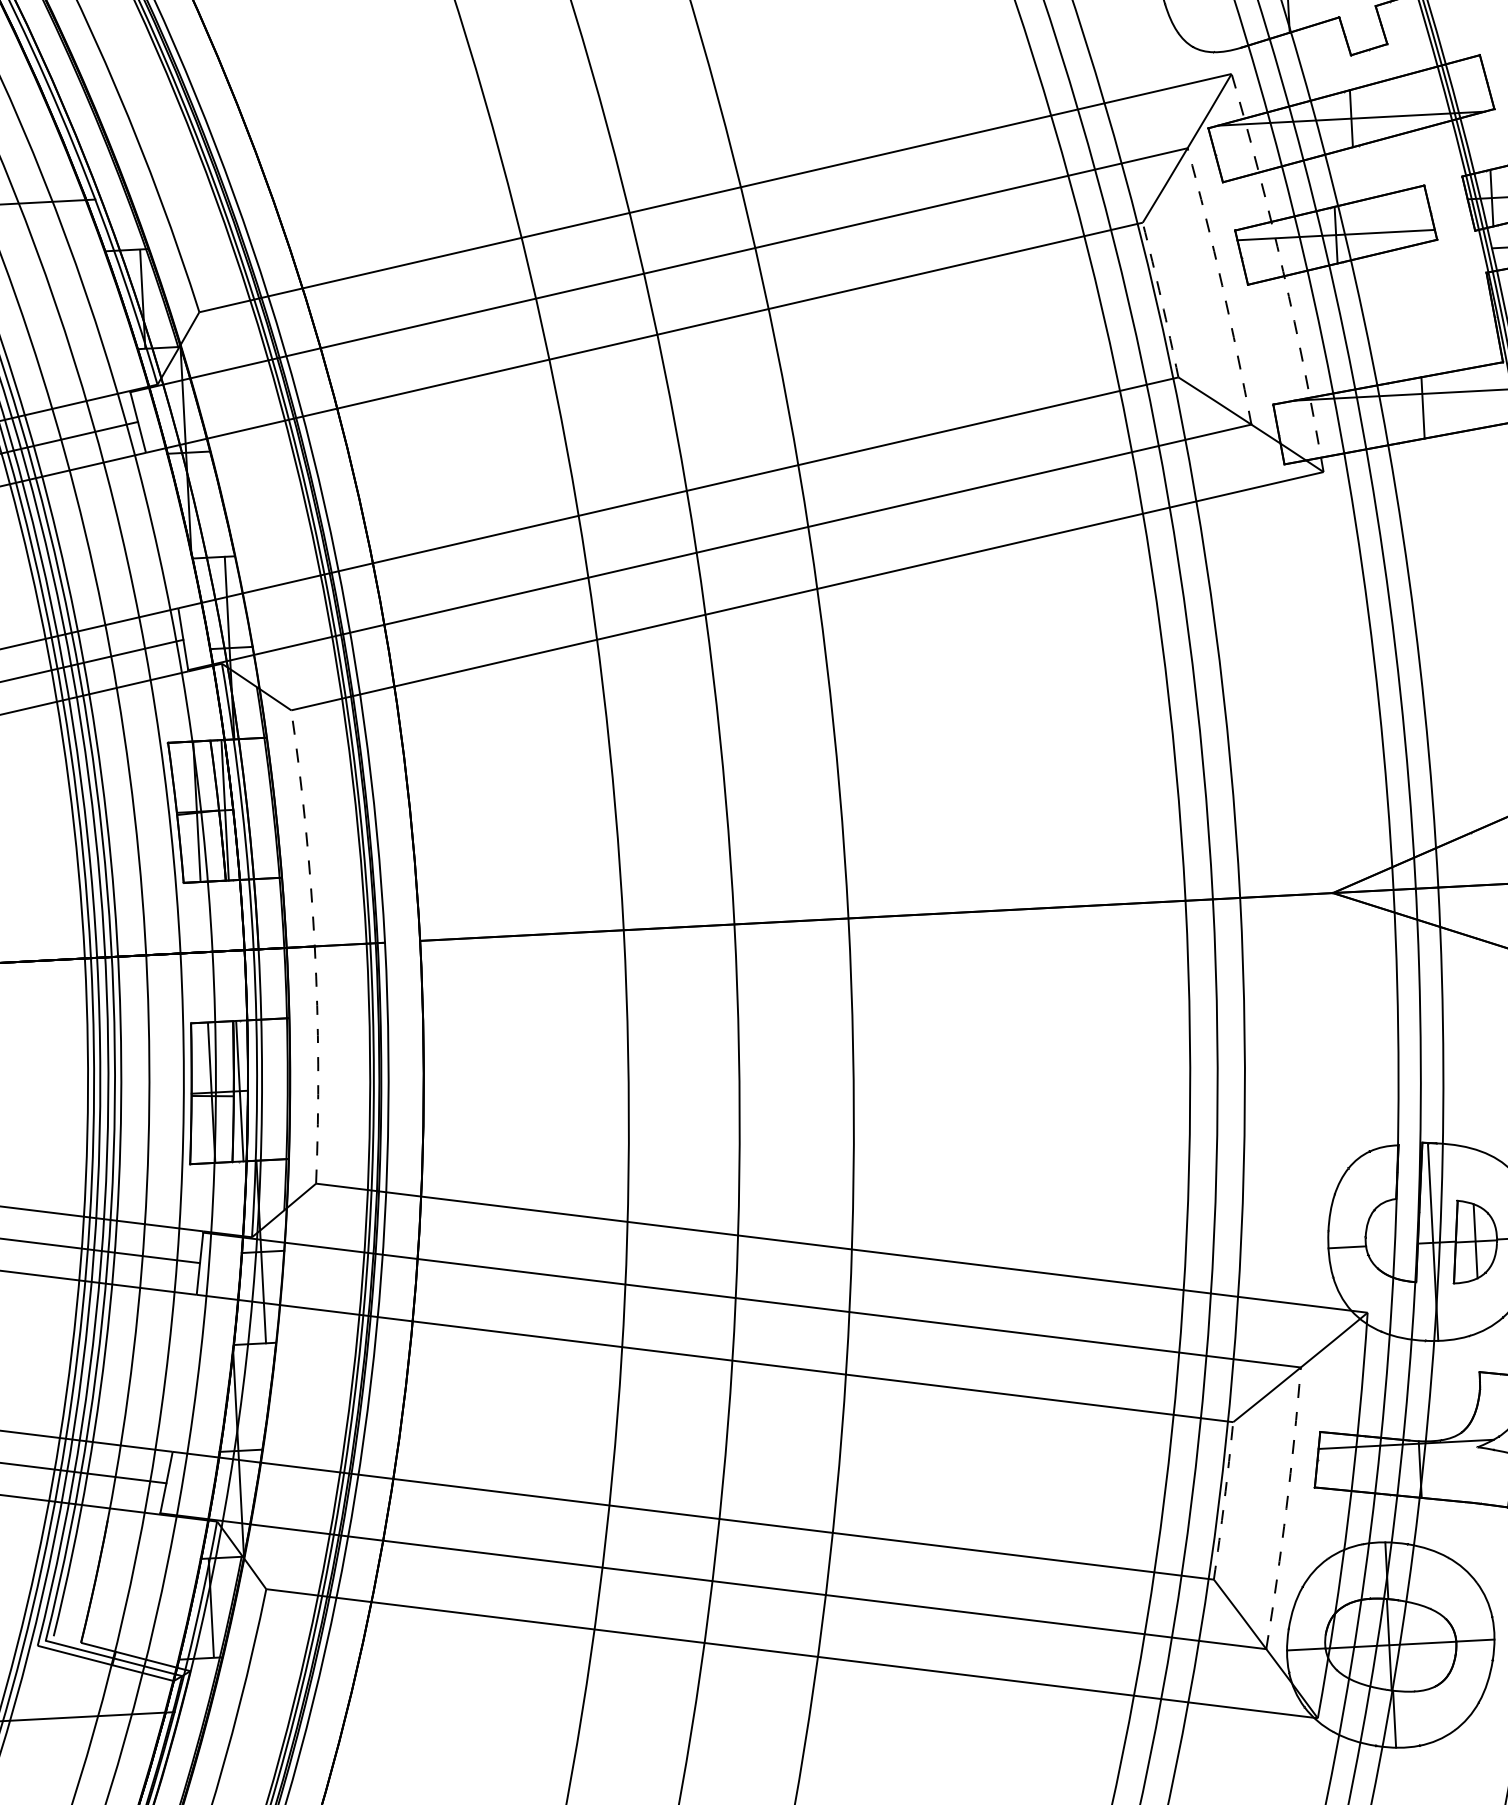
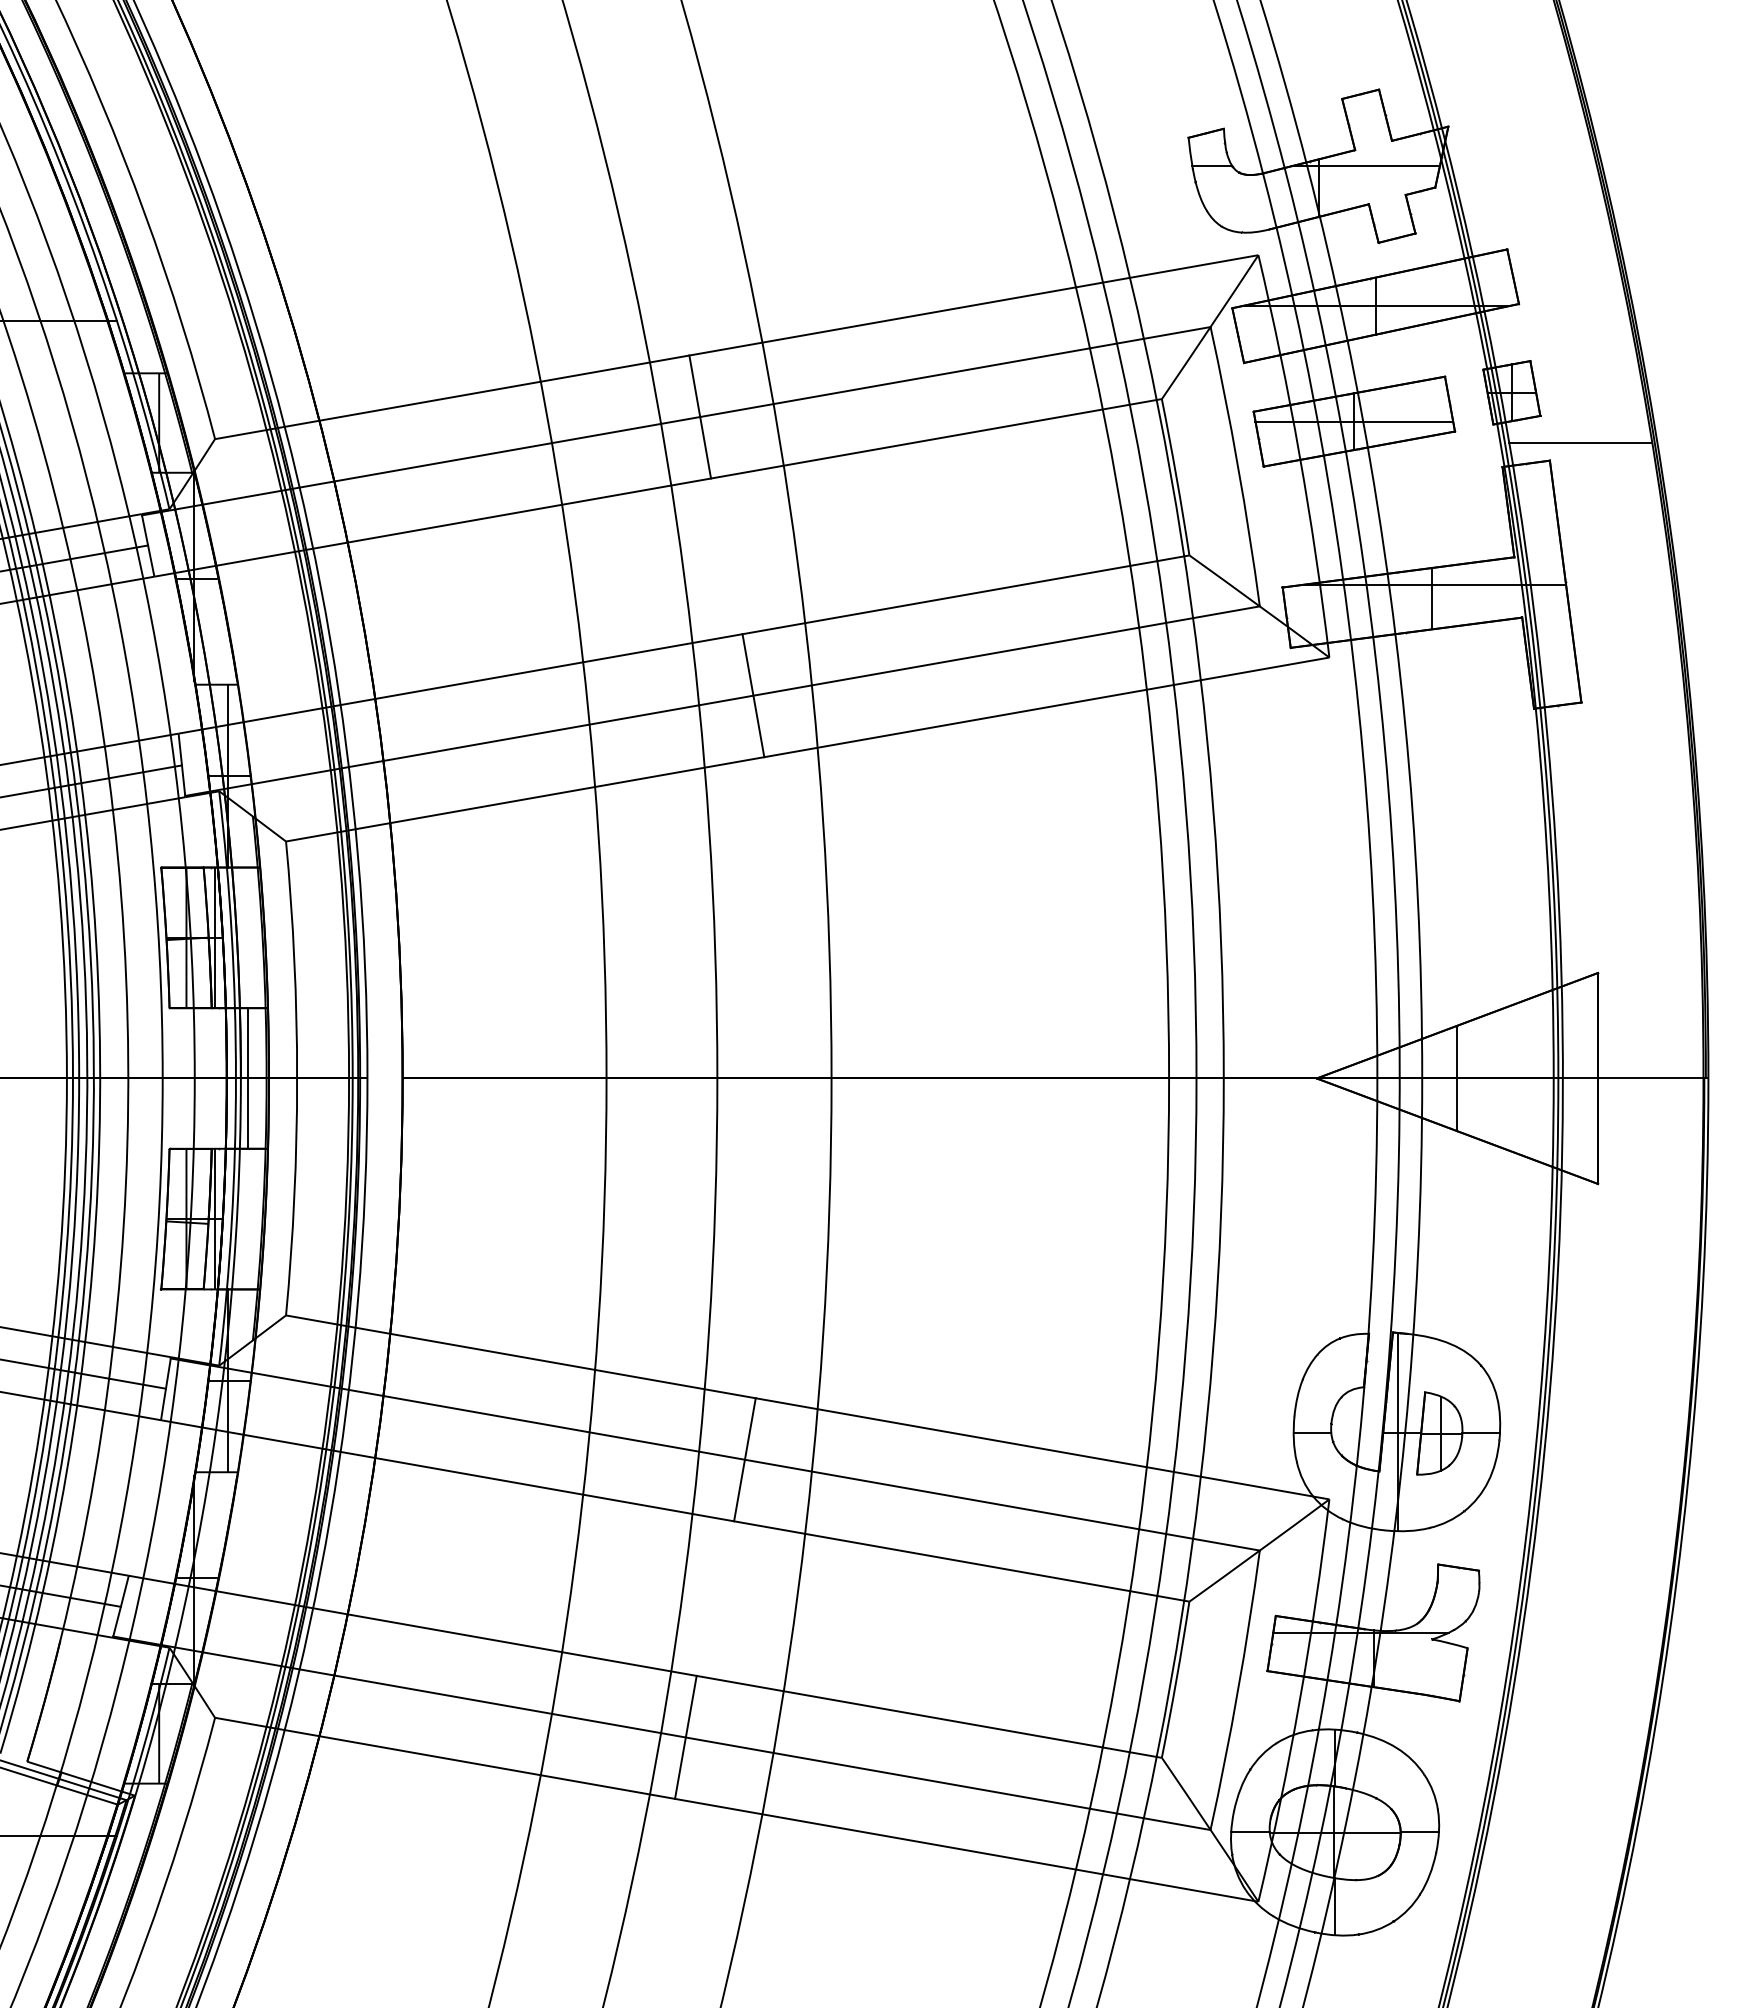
line: (682, 264) -> (700, 416), added
arc: (1283, 271) -> (1299, 455), dashed -> solid
arc: (1222, 286) -> (1238, 466), dashed -> solid
arc: (1161, 300) -> (1176, 477), dashed -> solid
line: (750, 540) -> (753, 695), added
line: (1473, 885) -> (1457, 1078), added
arc: (315, 946) -> (297, 1078), dashed -> solid
line: (265, 949) -> (247, 1078), added
line: (781, 1303) -> (744, 1459), added
arc: (1224, 1500) -> (1176, 1679), dashed -> solid
arc: (1286, 1508) -> (1238, 1690), dashed -> solid
line: (737, 1583) -> (685, 1736), added

